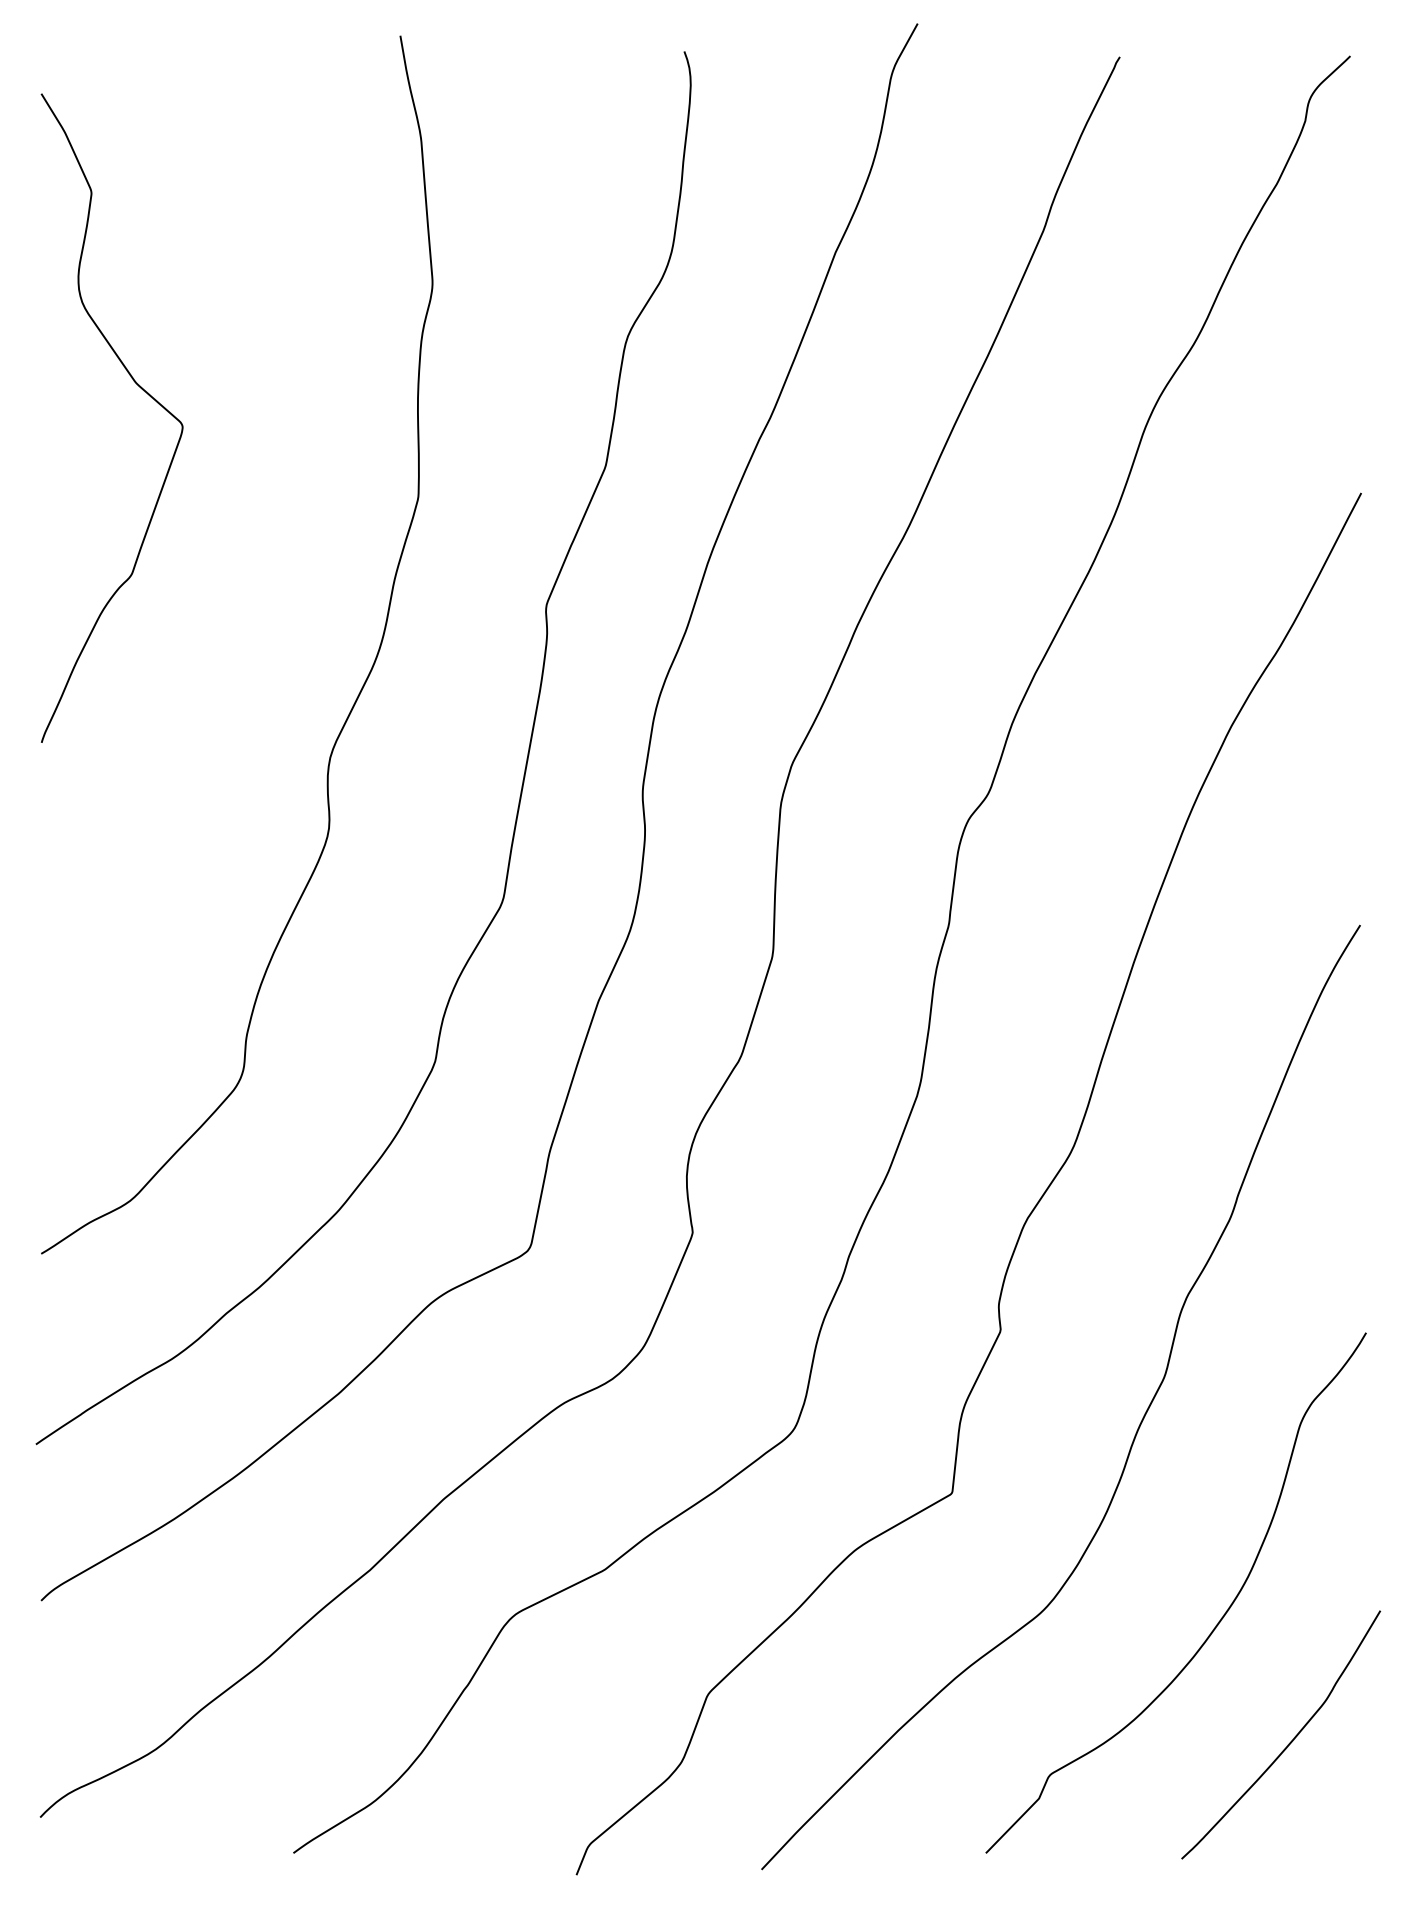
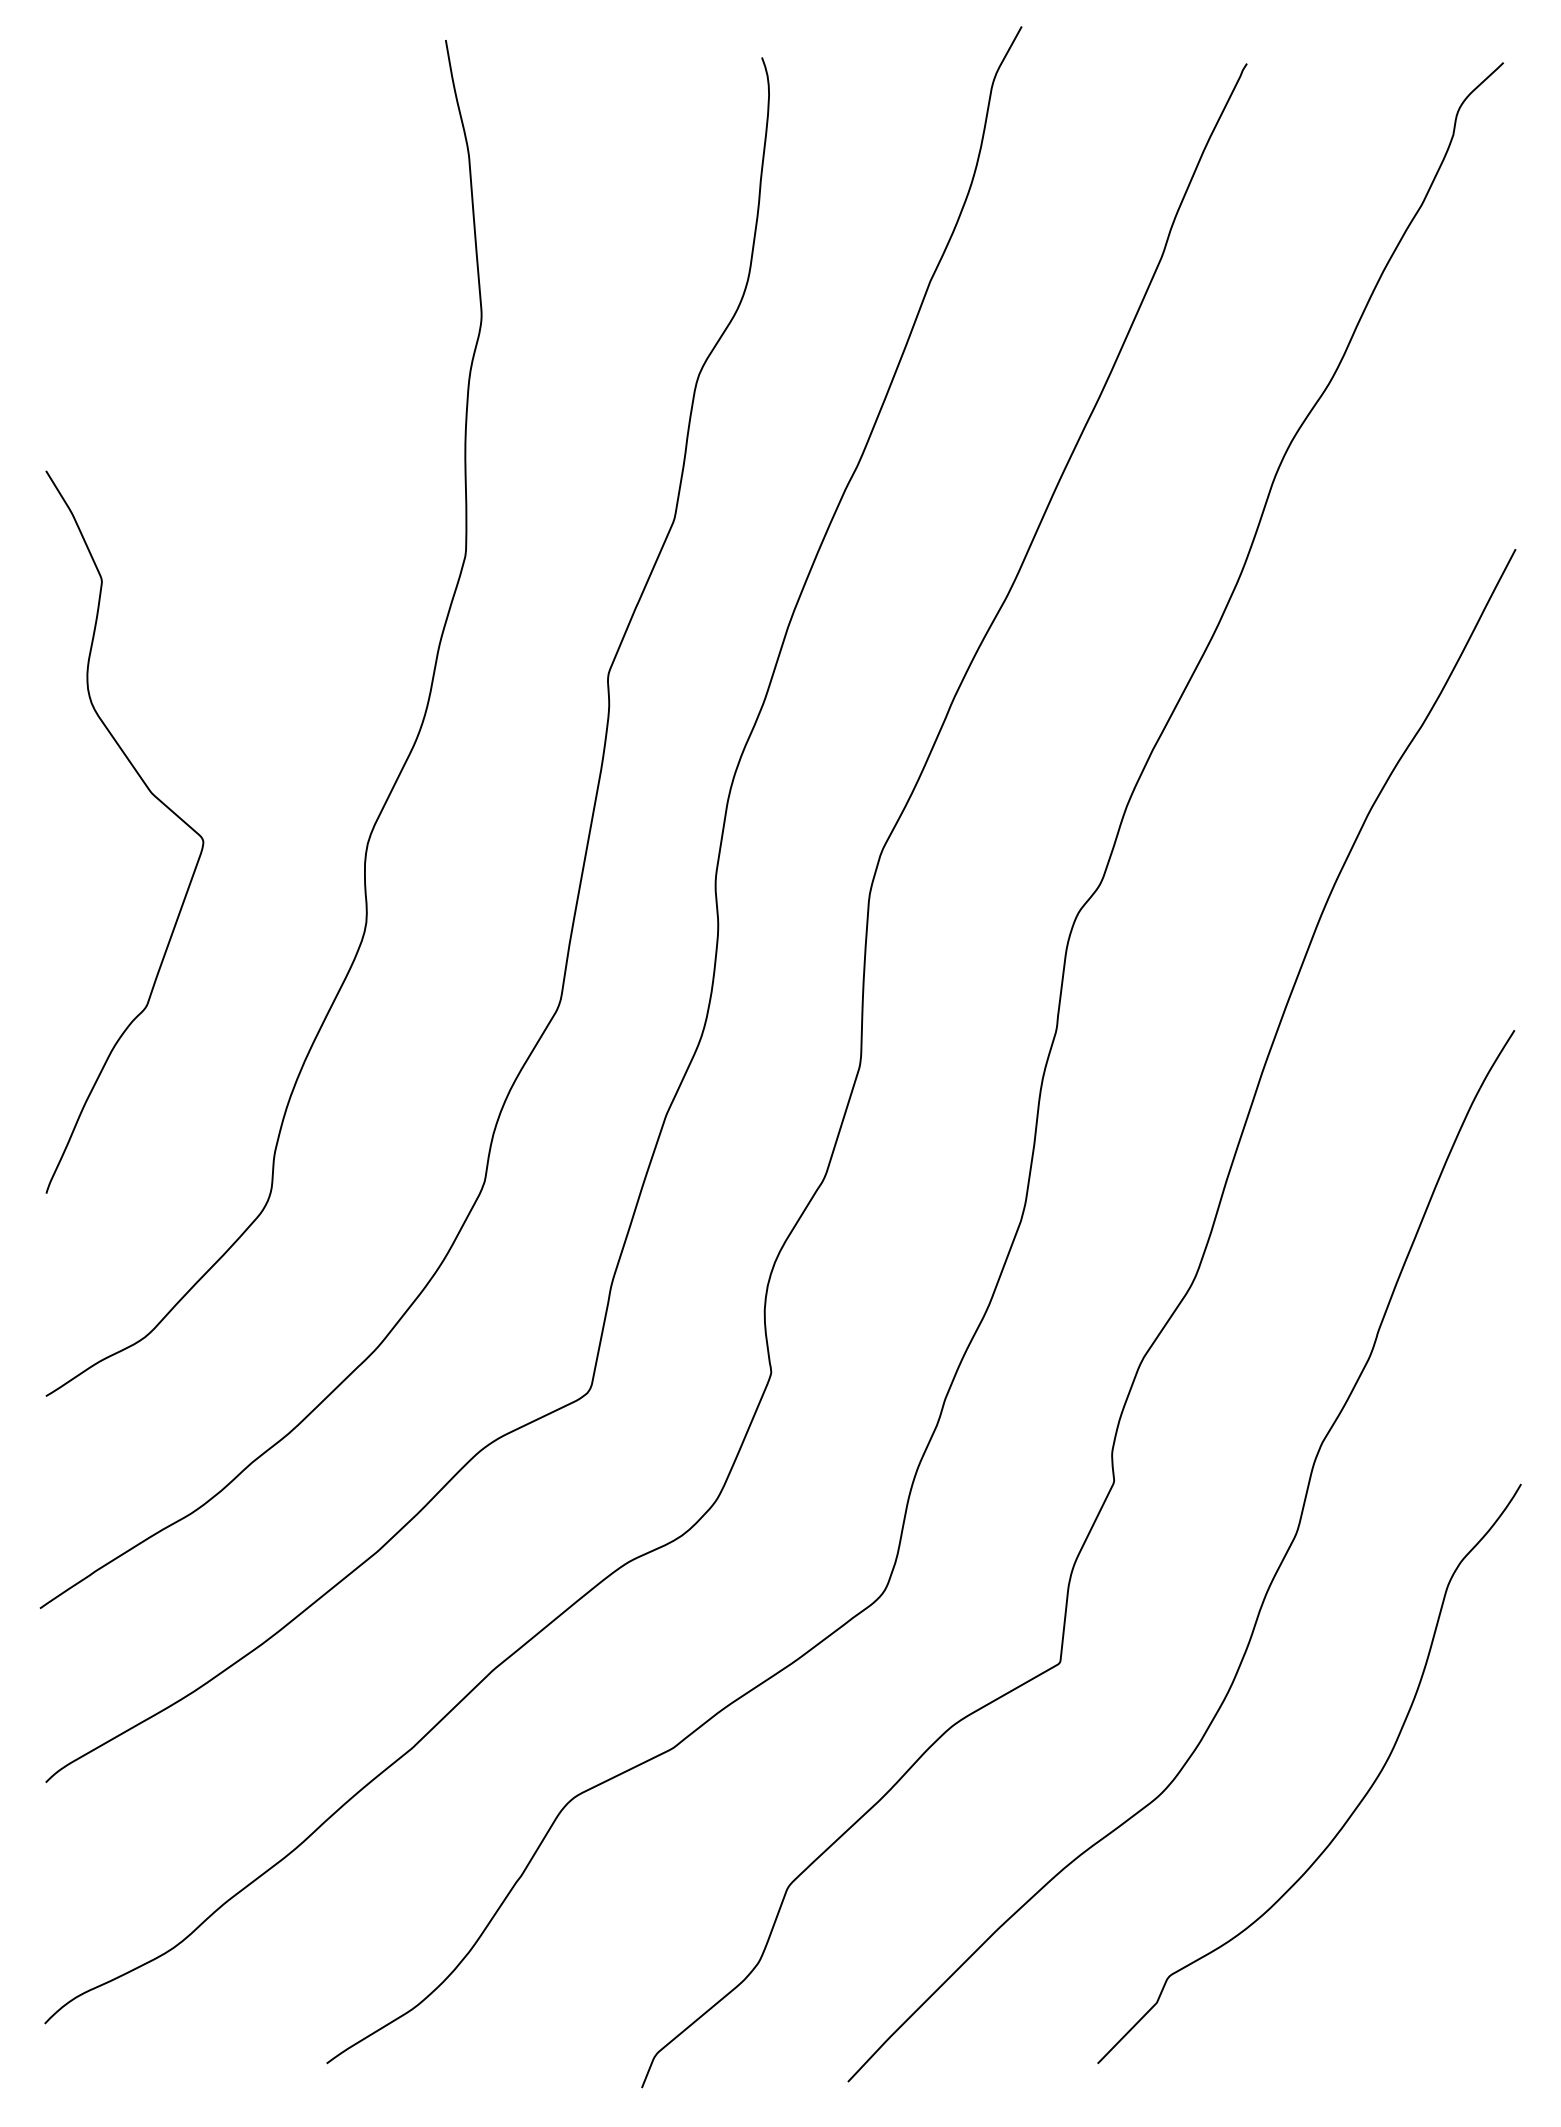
curve: (140, 388) -> (156, 799), moved
curve: (1289, 1742) -> (1435, 1940), removed

